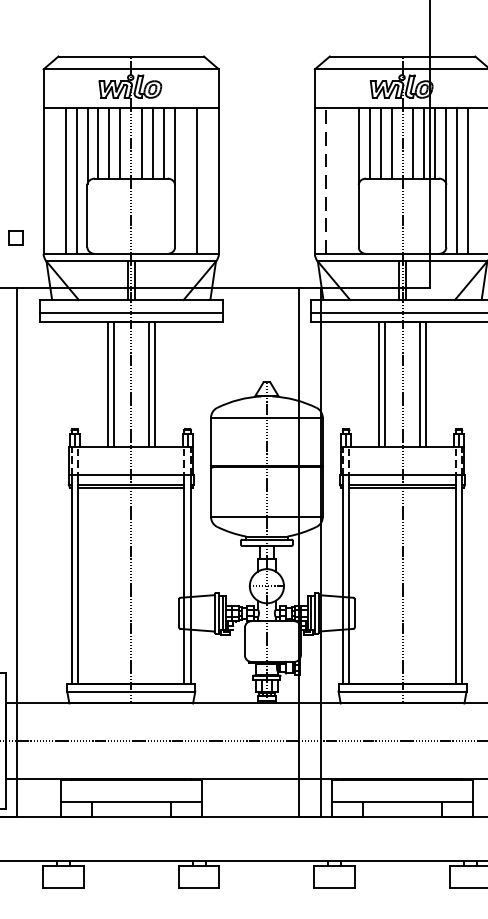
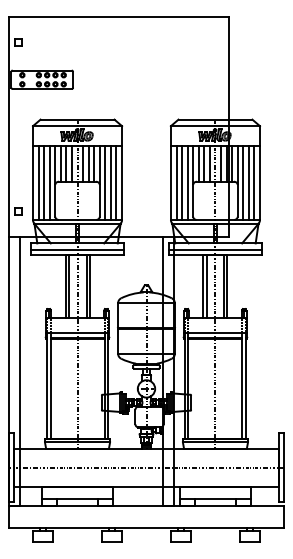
line: (54, 180) -> (38, 182), added
line: (186, 180) -> (105, 182), added
line: (207, 180) -> (116, 182), added
line: (325, 180) -> (176, 182), dashed -> solid
line: (337, 180) -> (182, 182), added
line: (347, 180) -> (187, 182), added
line: (479, 180) -> (254, 182), added

